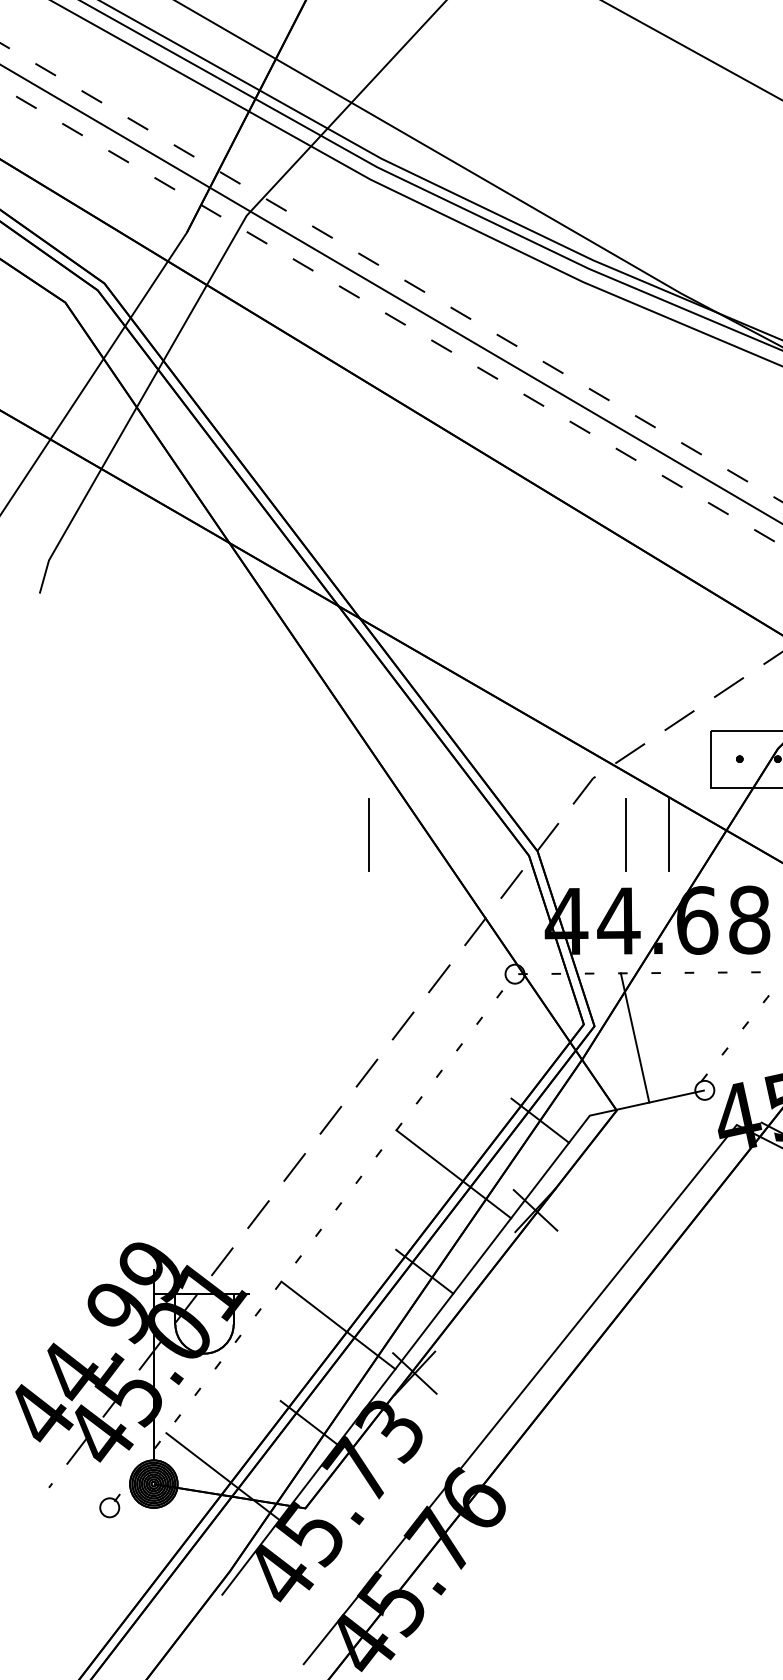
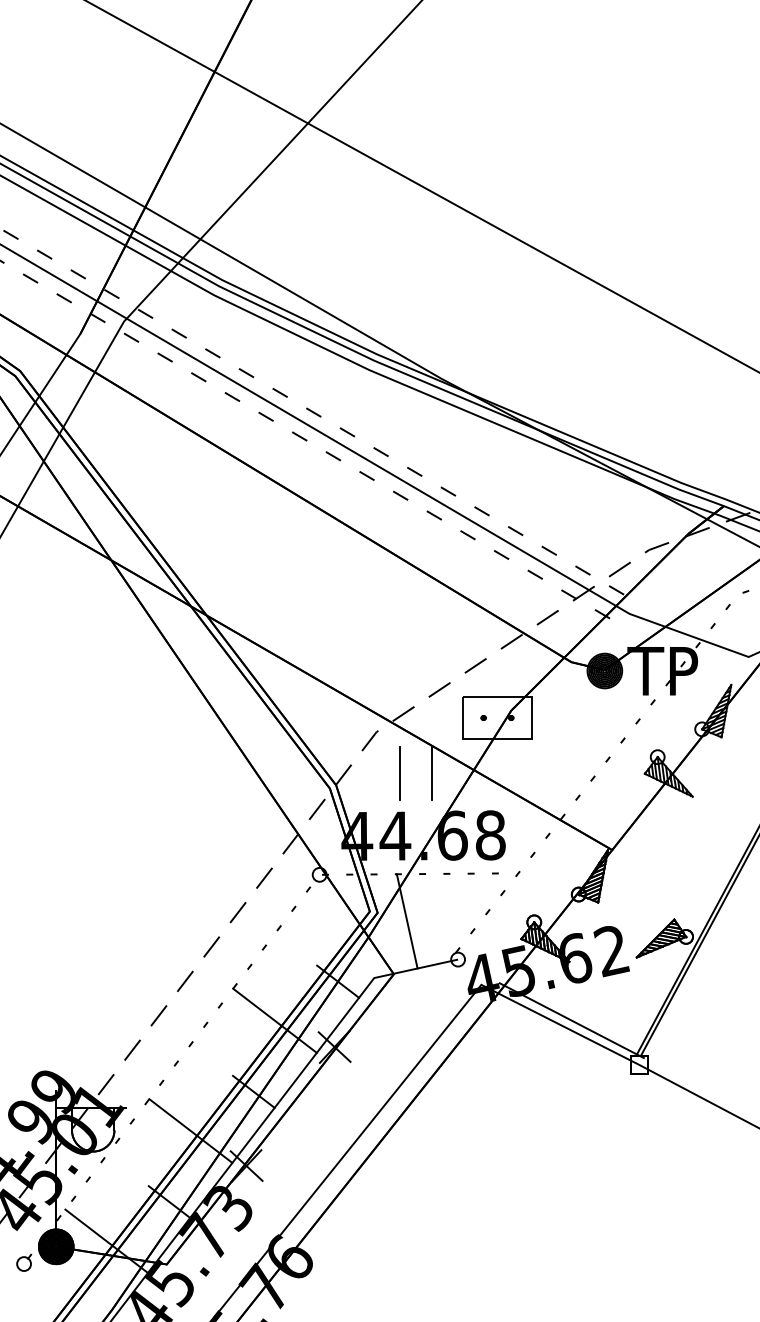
line: (368, 835) -> (212, 773), removed

